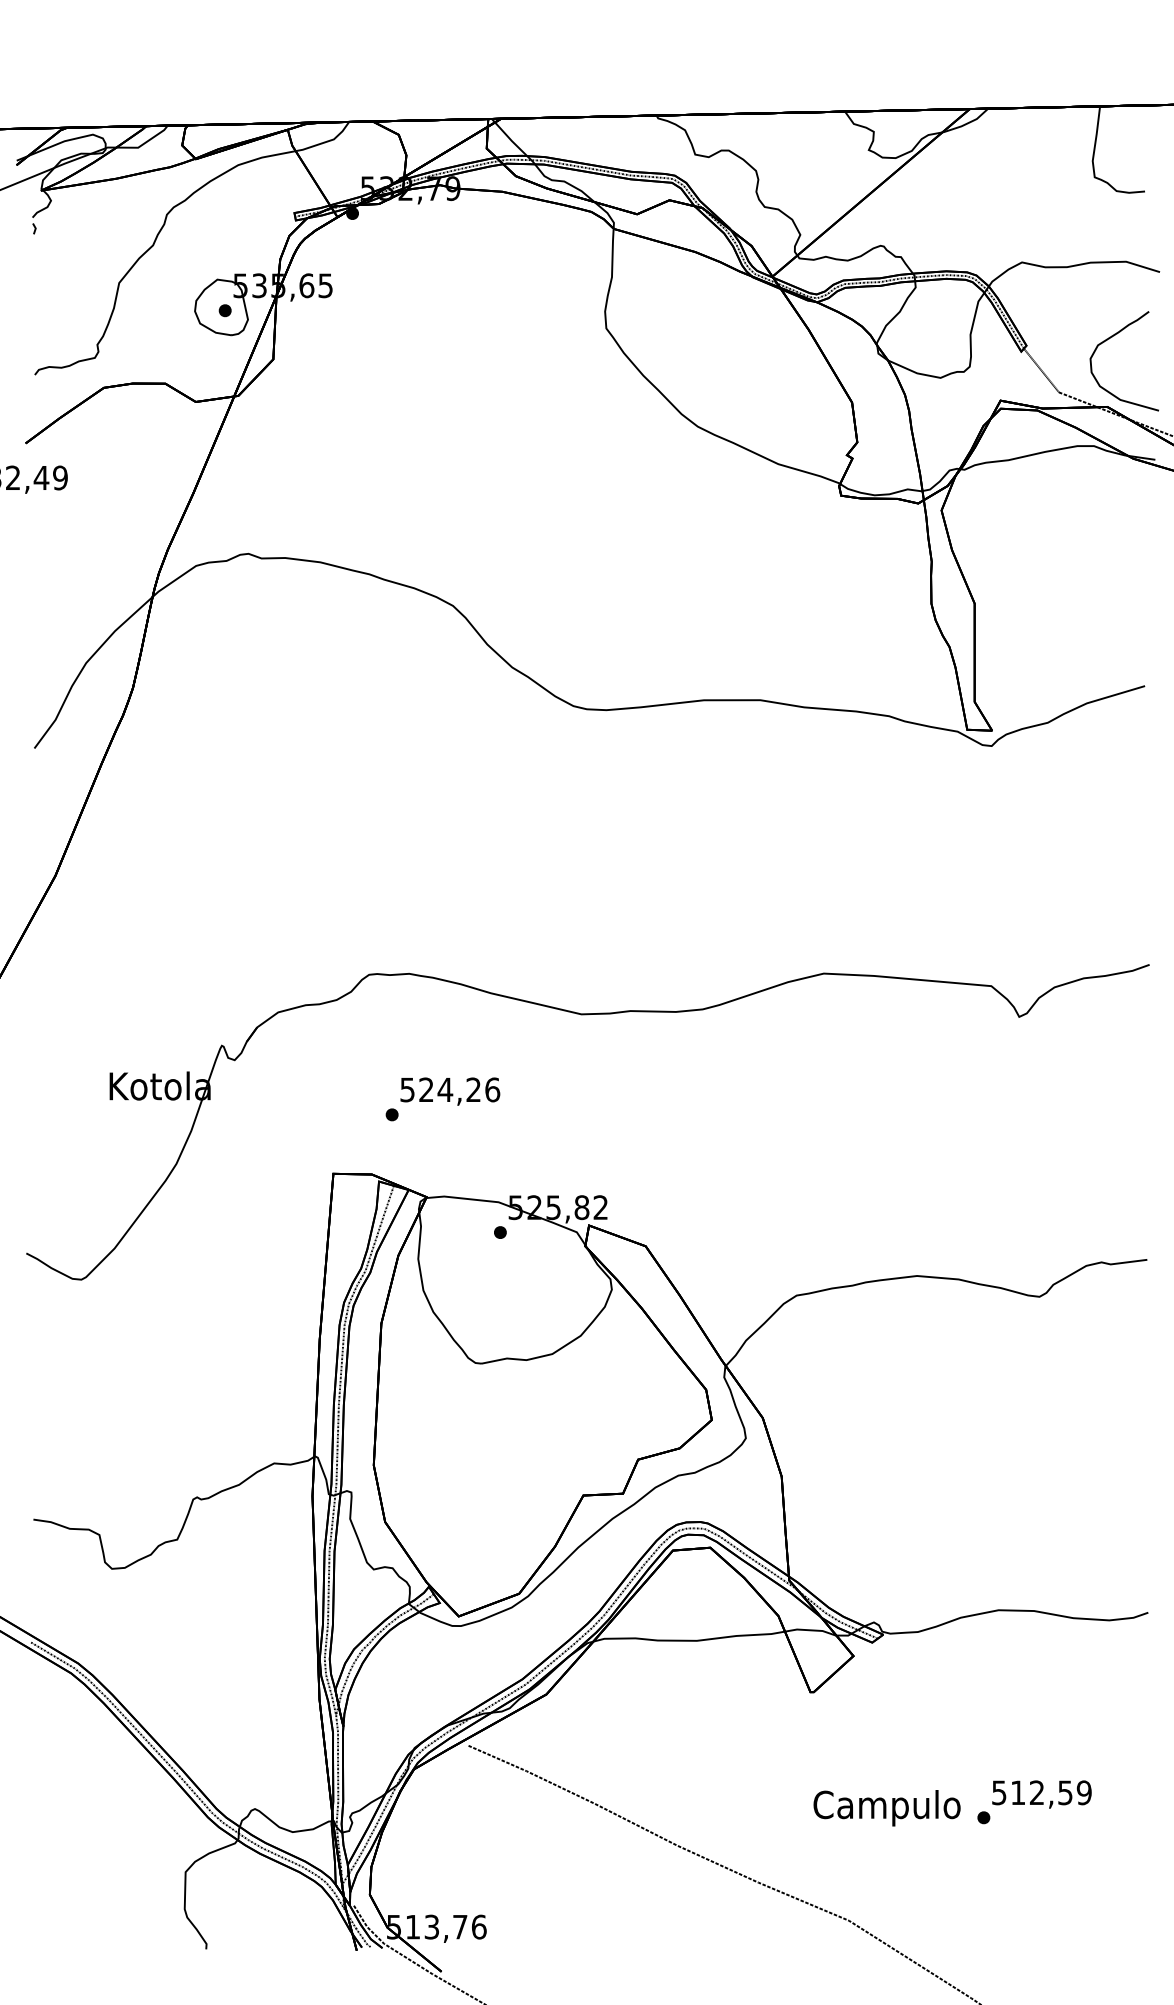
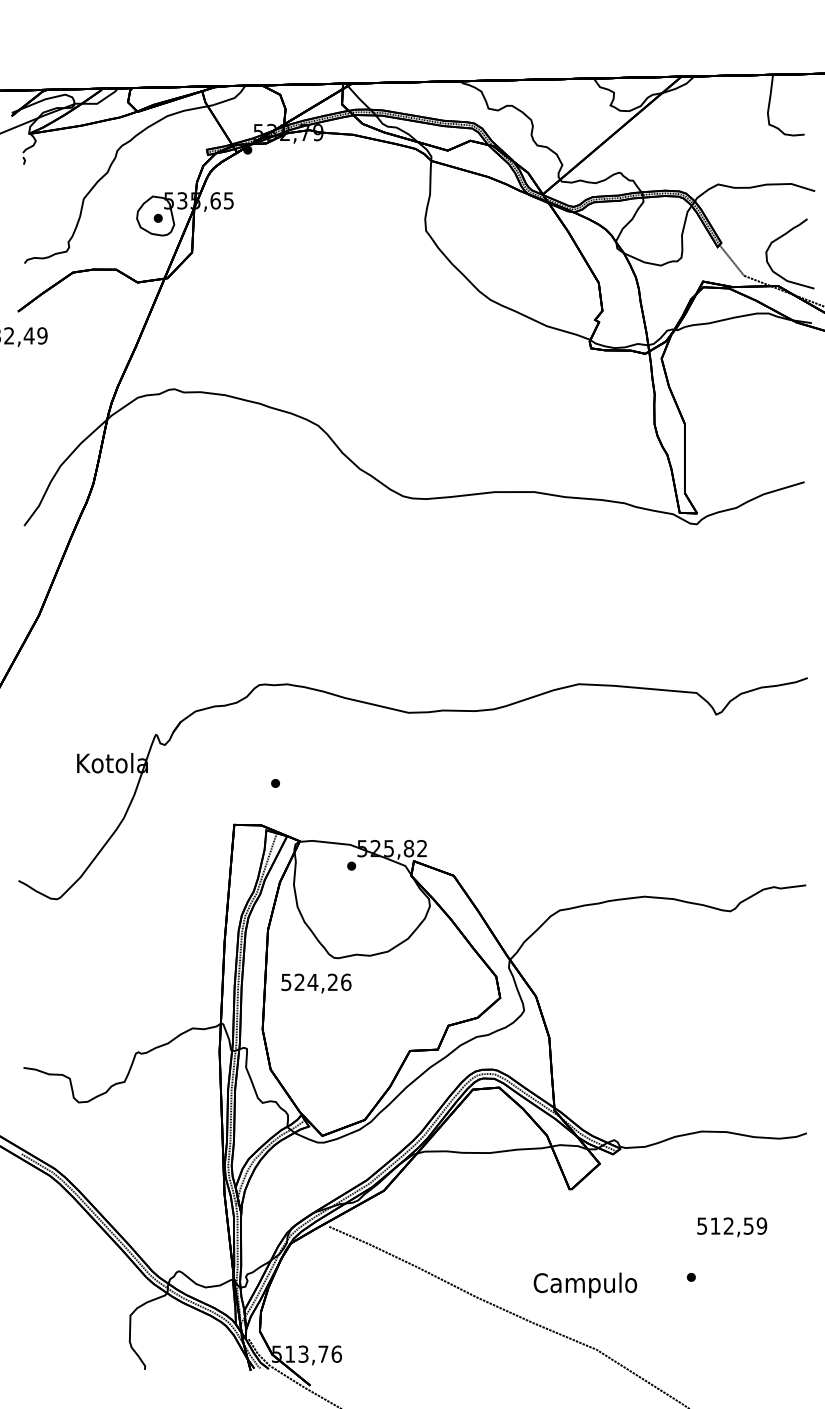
text: (450, 1091) -> (316, 983), moved
text: (1041, 1794) -> (731, 1227), moved
text: (886, 1808) -> (585, 1285), moved

